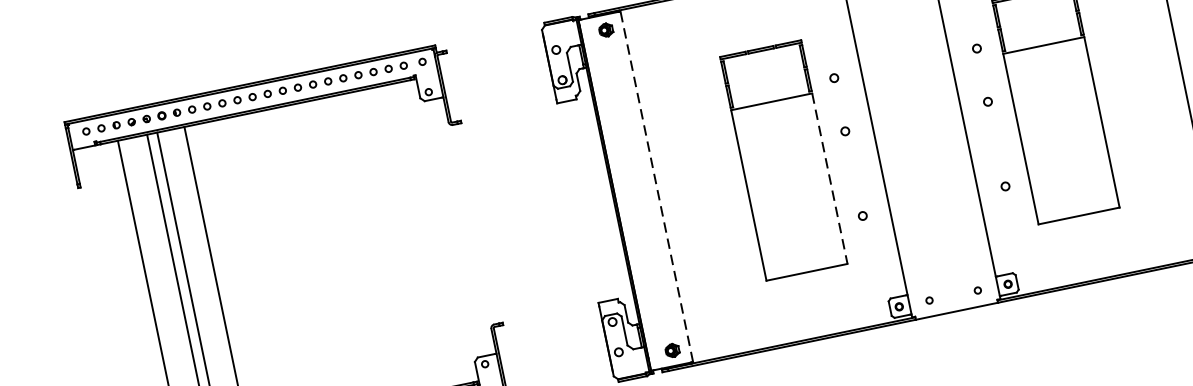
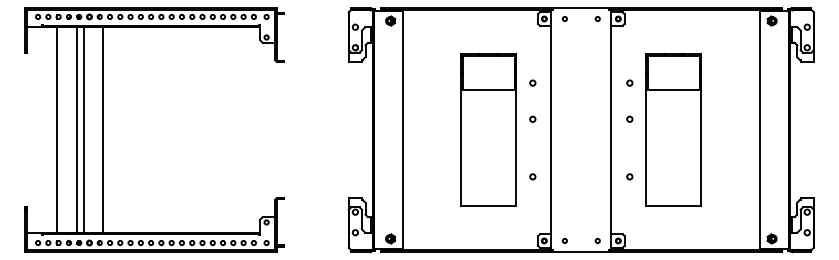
line: (830, 179) -> (516, 148), dashed -> solid
line: (656, 186) -> (402, 129), dashed -> solid

